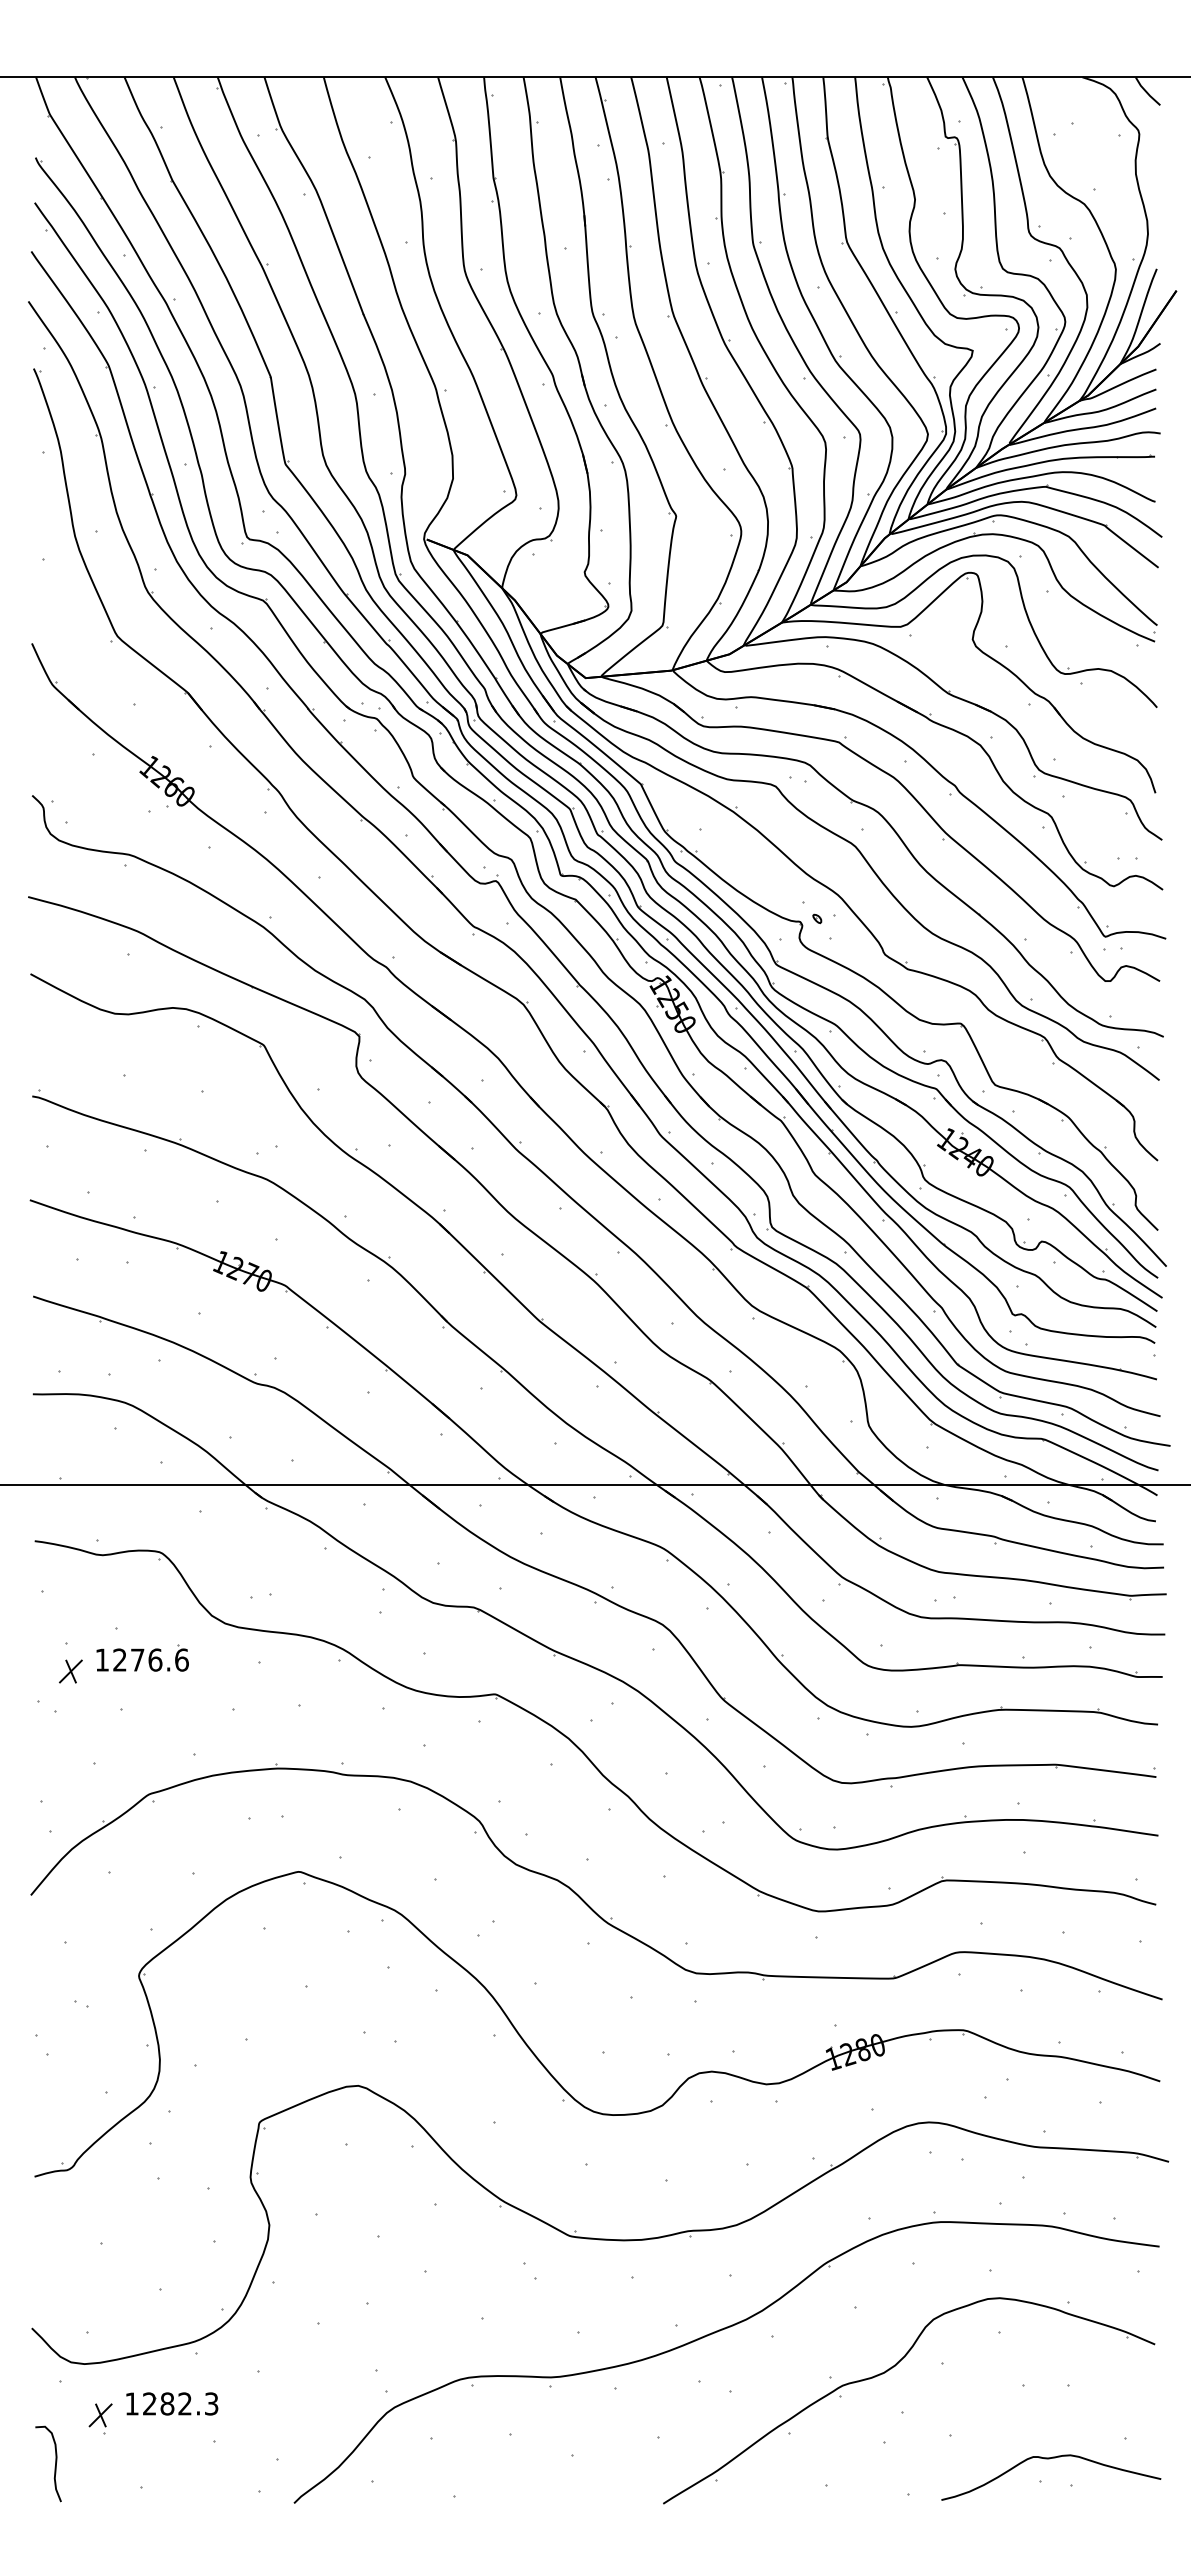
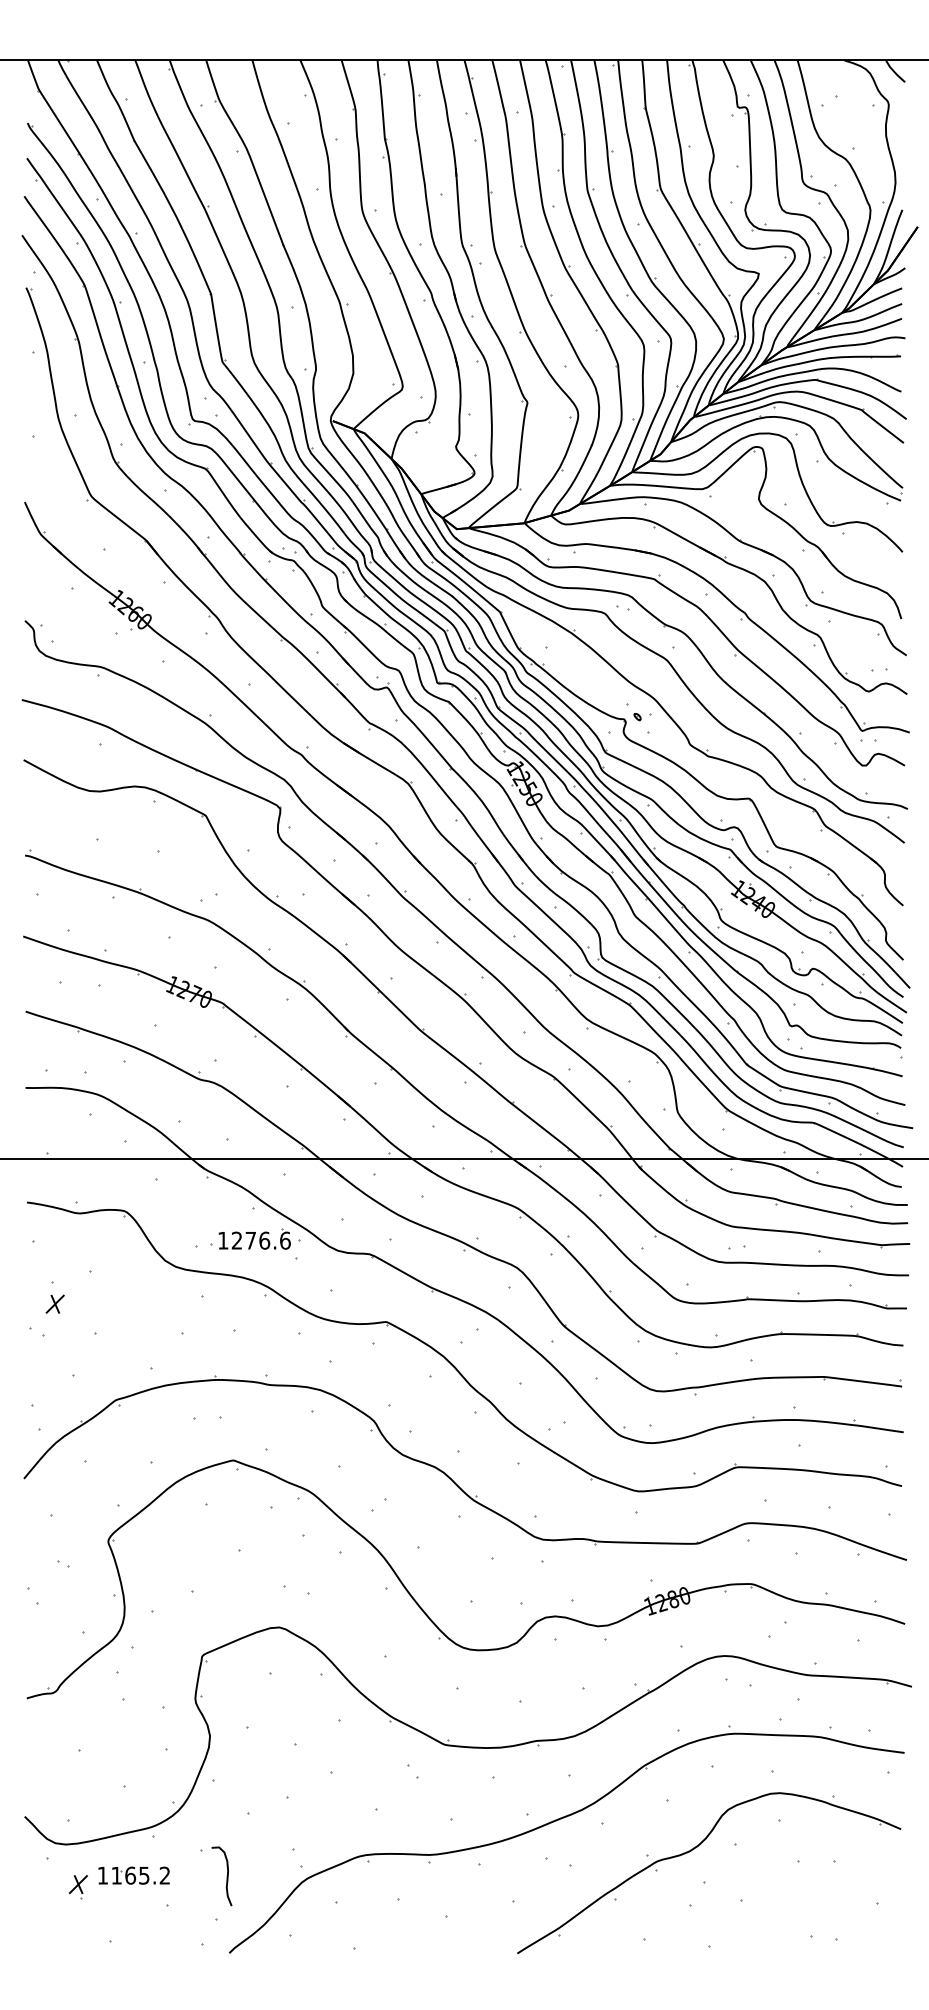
part: (142, 1657) -> (254, 1238), moved
text: (180, 2403) -> (140, 1875), 1282.3 -> 1165.2
curve: (1049, 2459) -> (818, 1919), removed
curve: (55, 2463) -> (227, 1876), moved

